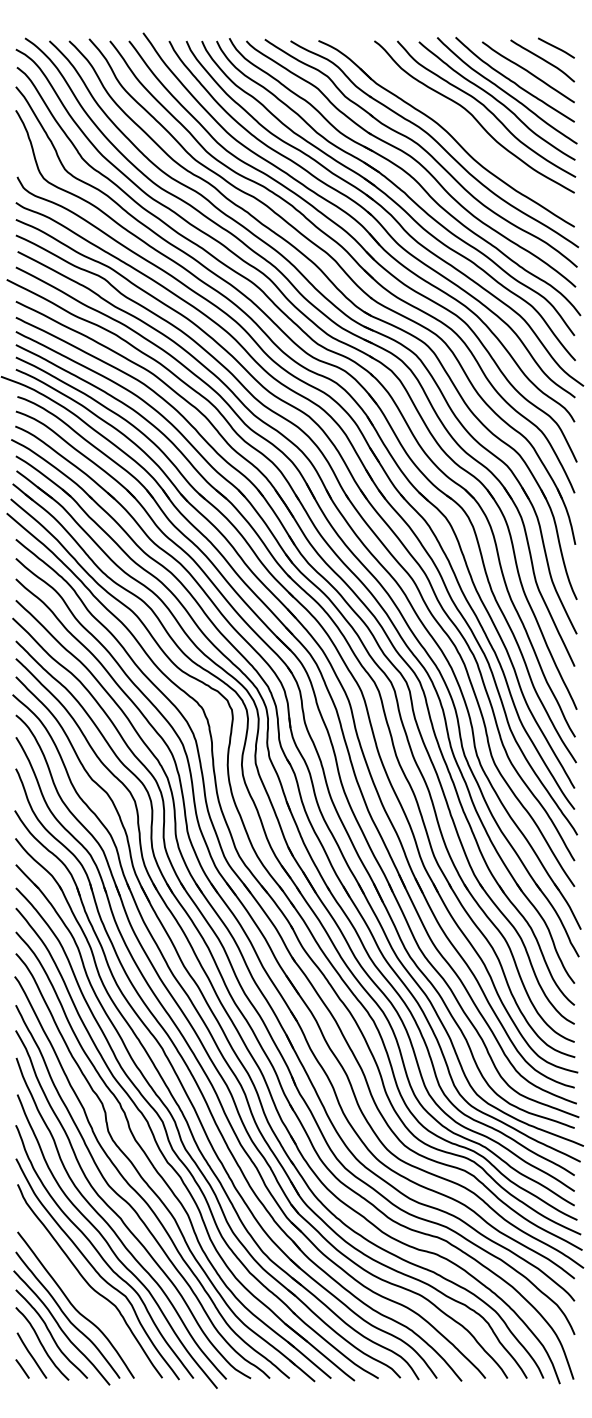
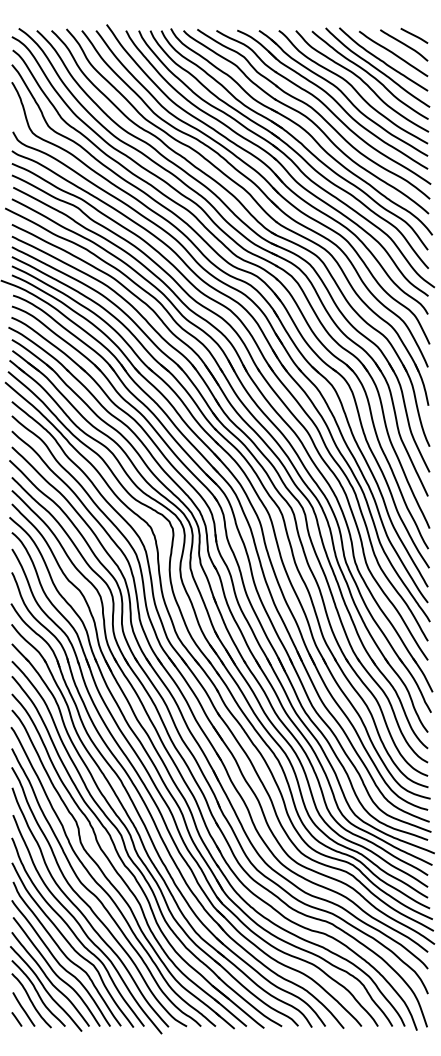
part: (460, 125) -> (342, 93), added
curve: (80, 1294) -> (60, 963), added

